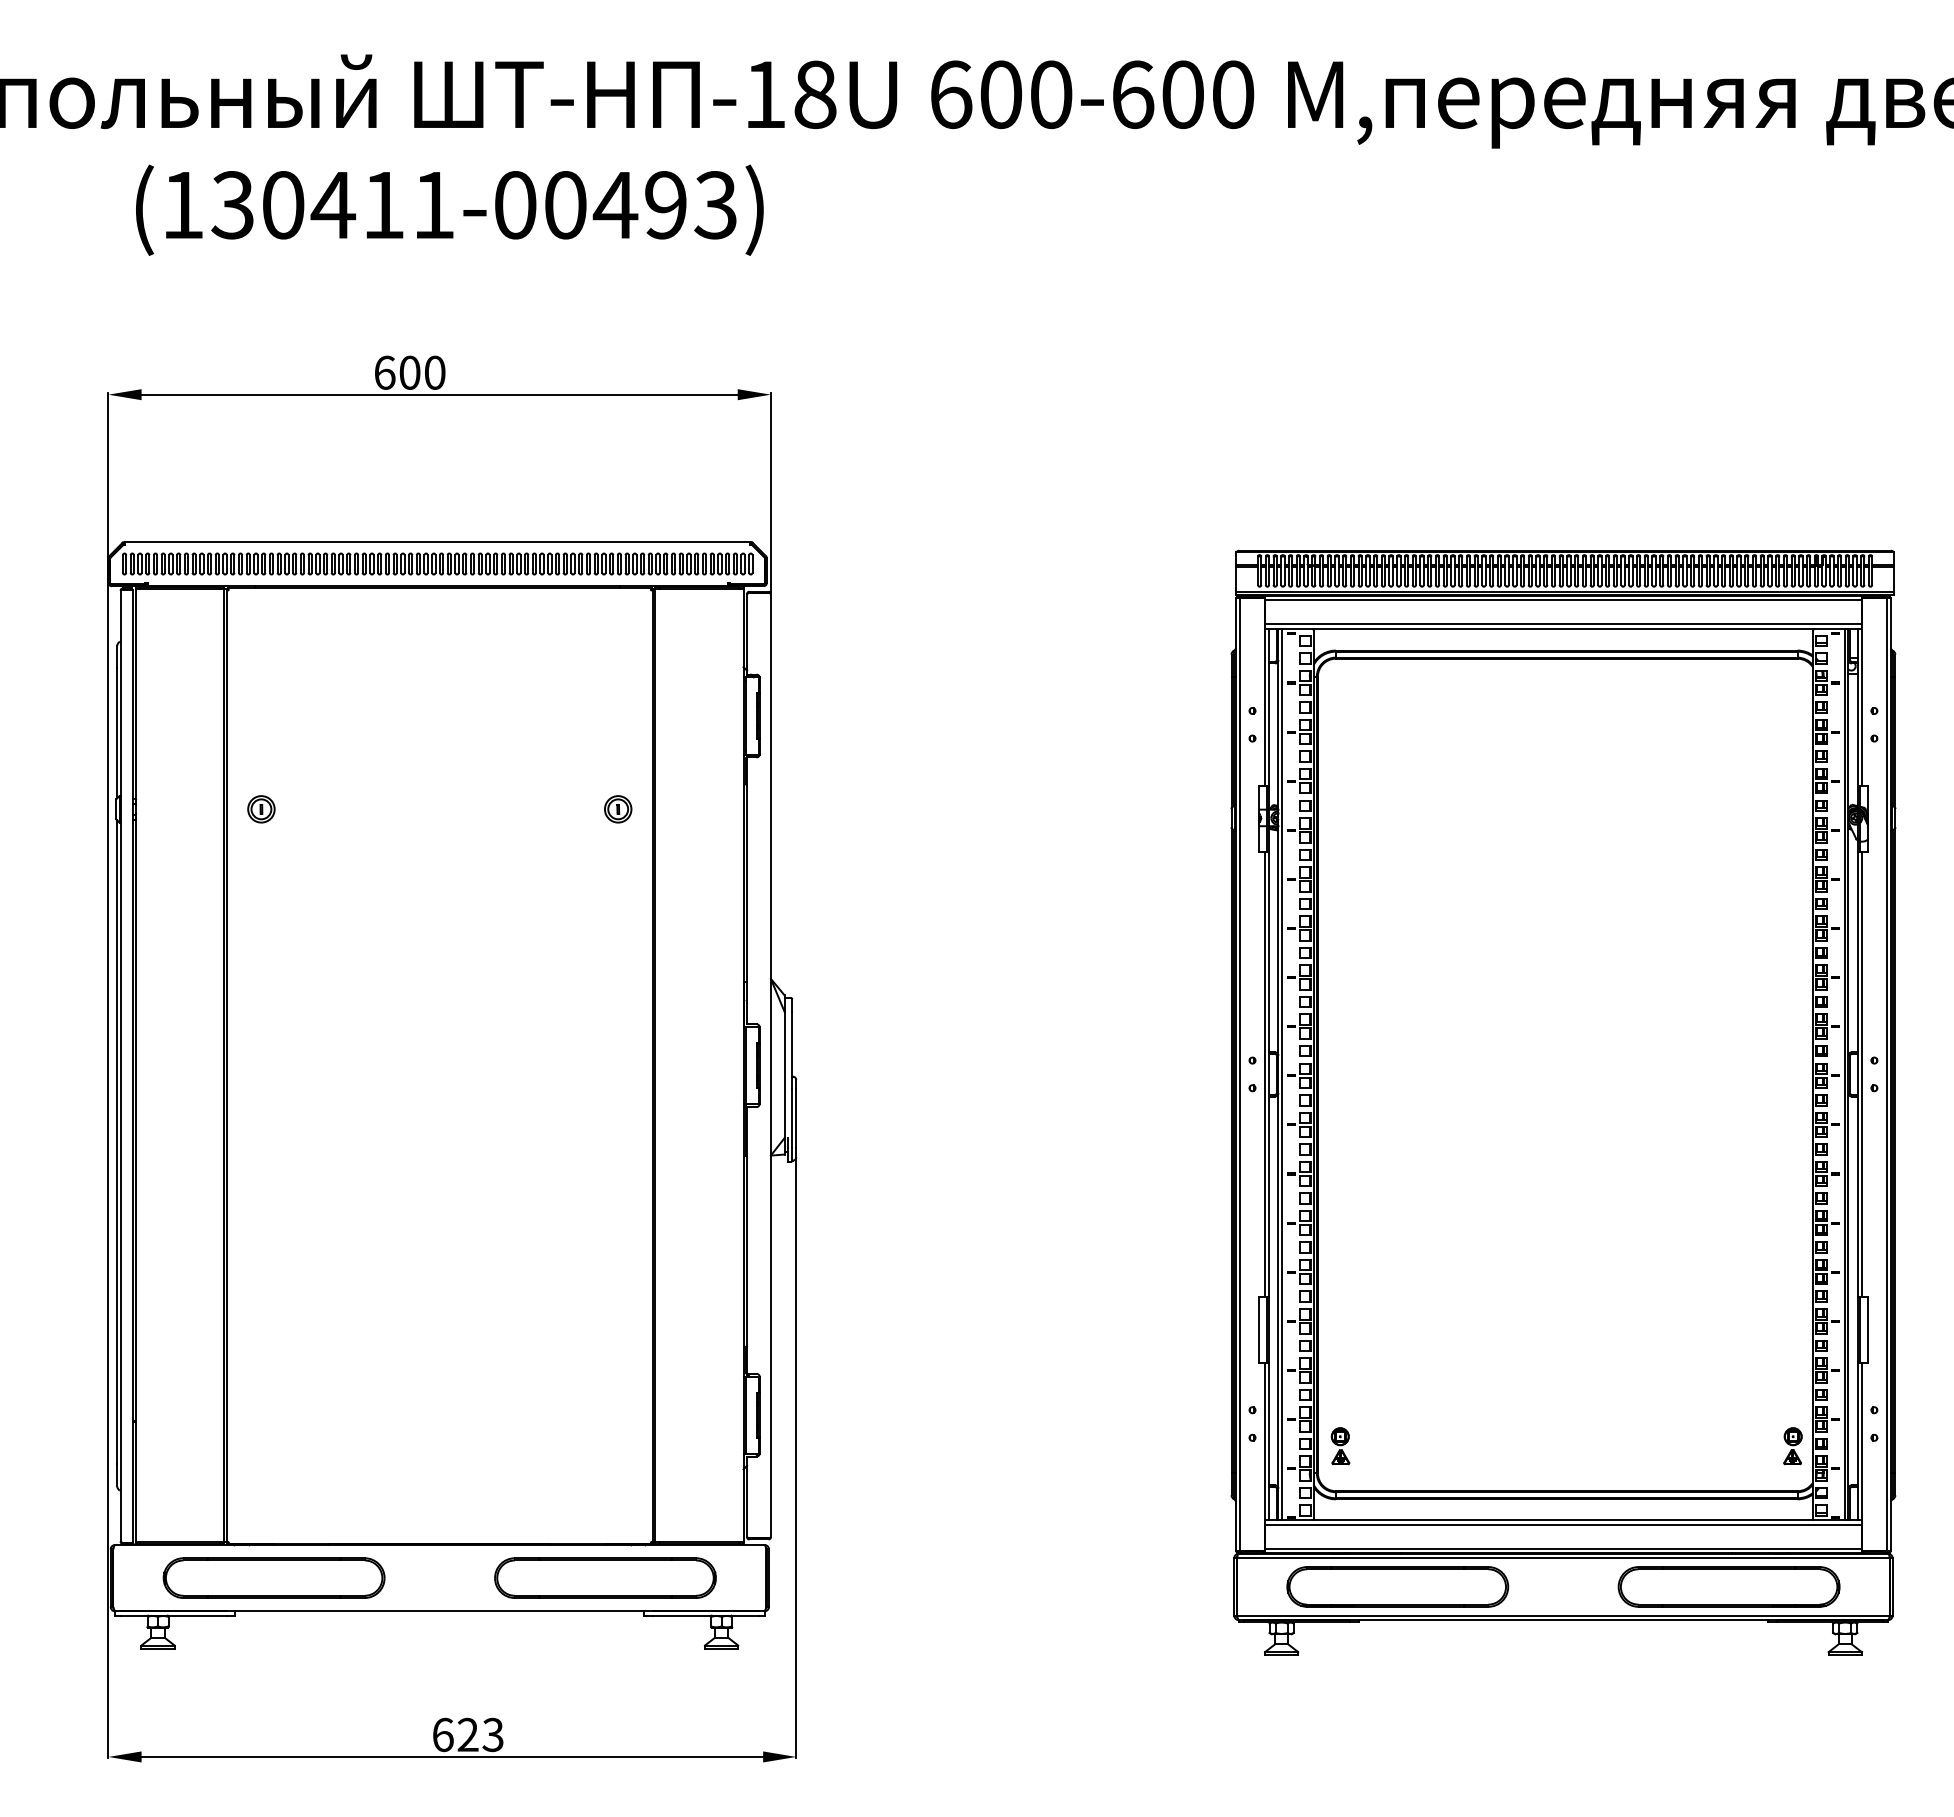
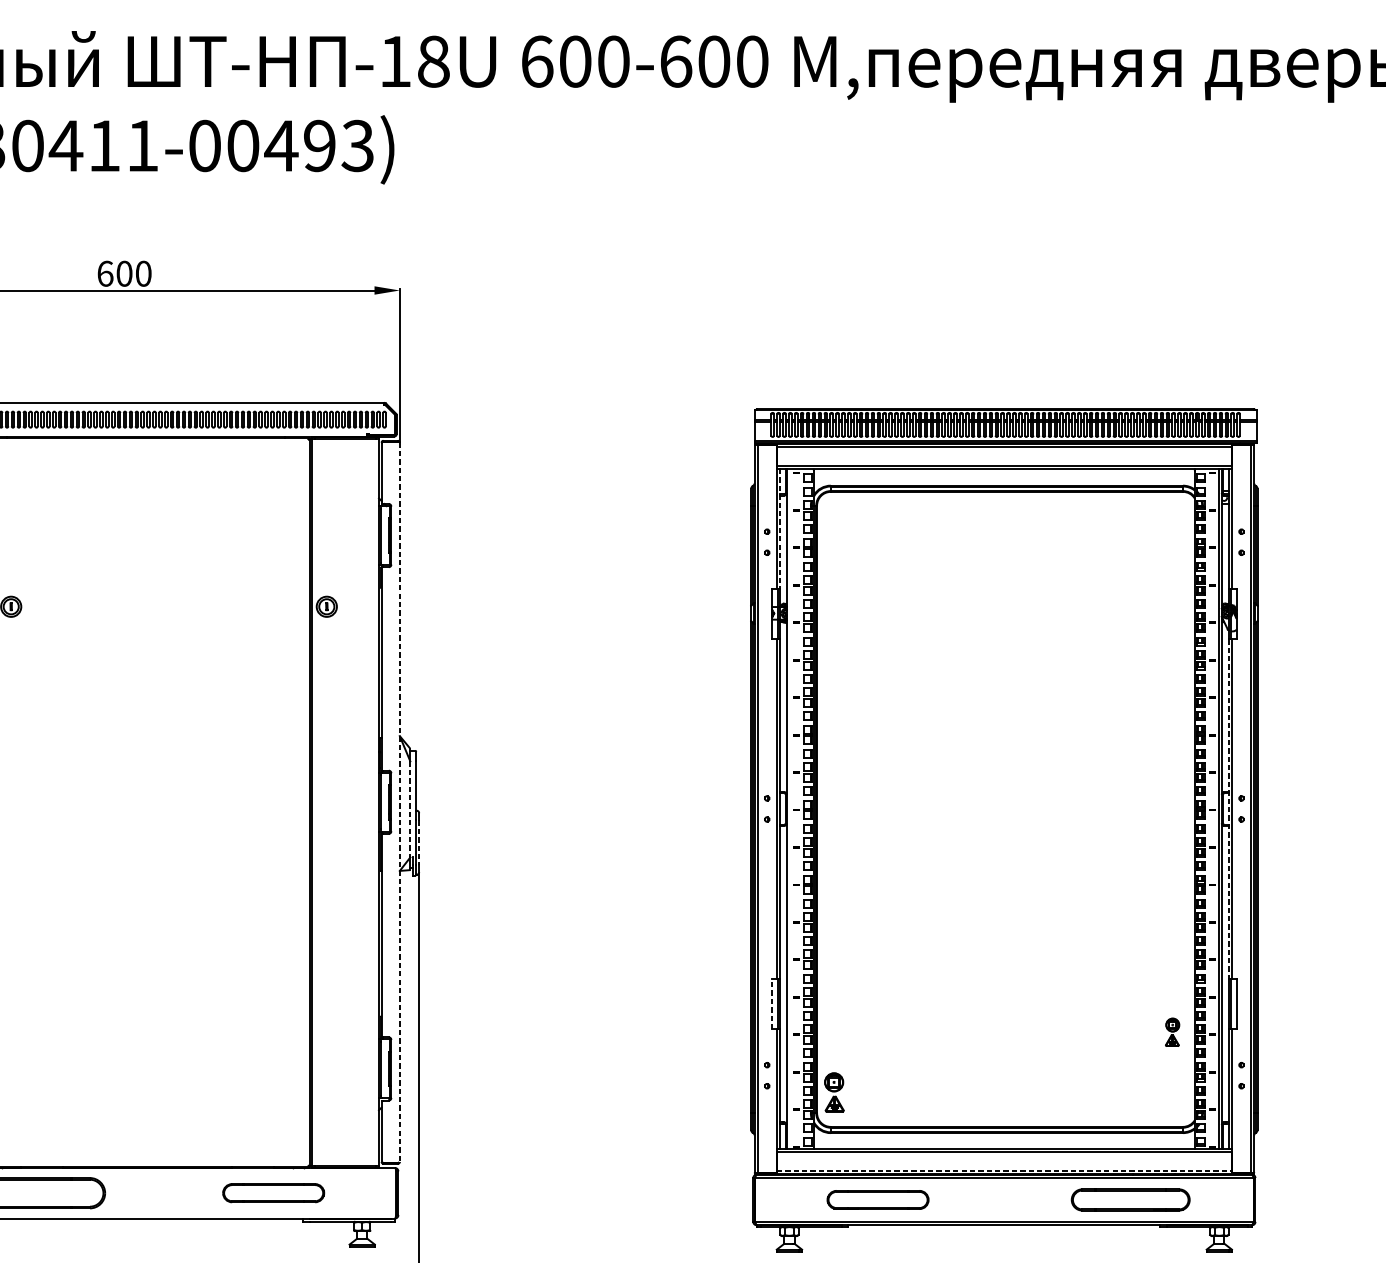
line: (1269, 707) -> (780, 529), solid -> dashed
part: (618, 809) -> (327, 606), moved
line: (770, 1065) -> (399, 802), solid -> dashed
line: (1281, 1074) -> (789, 809), removed
line: (1857, 1074) -> (1228, 809), solid -> dashed
line: (784, 1075) -> (410, 809), solid -> dashed
line: (796, 1119) -> (419, 843), solid -> dashed
line: (1259, 1329) -> (772, 1003), solid -> dashed
part: (1340, 1446) -> (834, 1092), size x1.4
part: (1792, 1446) -> (1172, 1032), moved
line: (1563, 1548) -> (1004, 1170), solid -> dashed
part: (605, 1577) -> (273, 1192), size x0.6
part: (1397, 1586) -> (877, 1199), size x0.6
part: (1728, 1586) -> (1130, 1199), size x0.7

